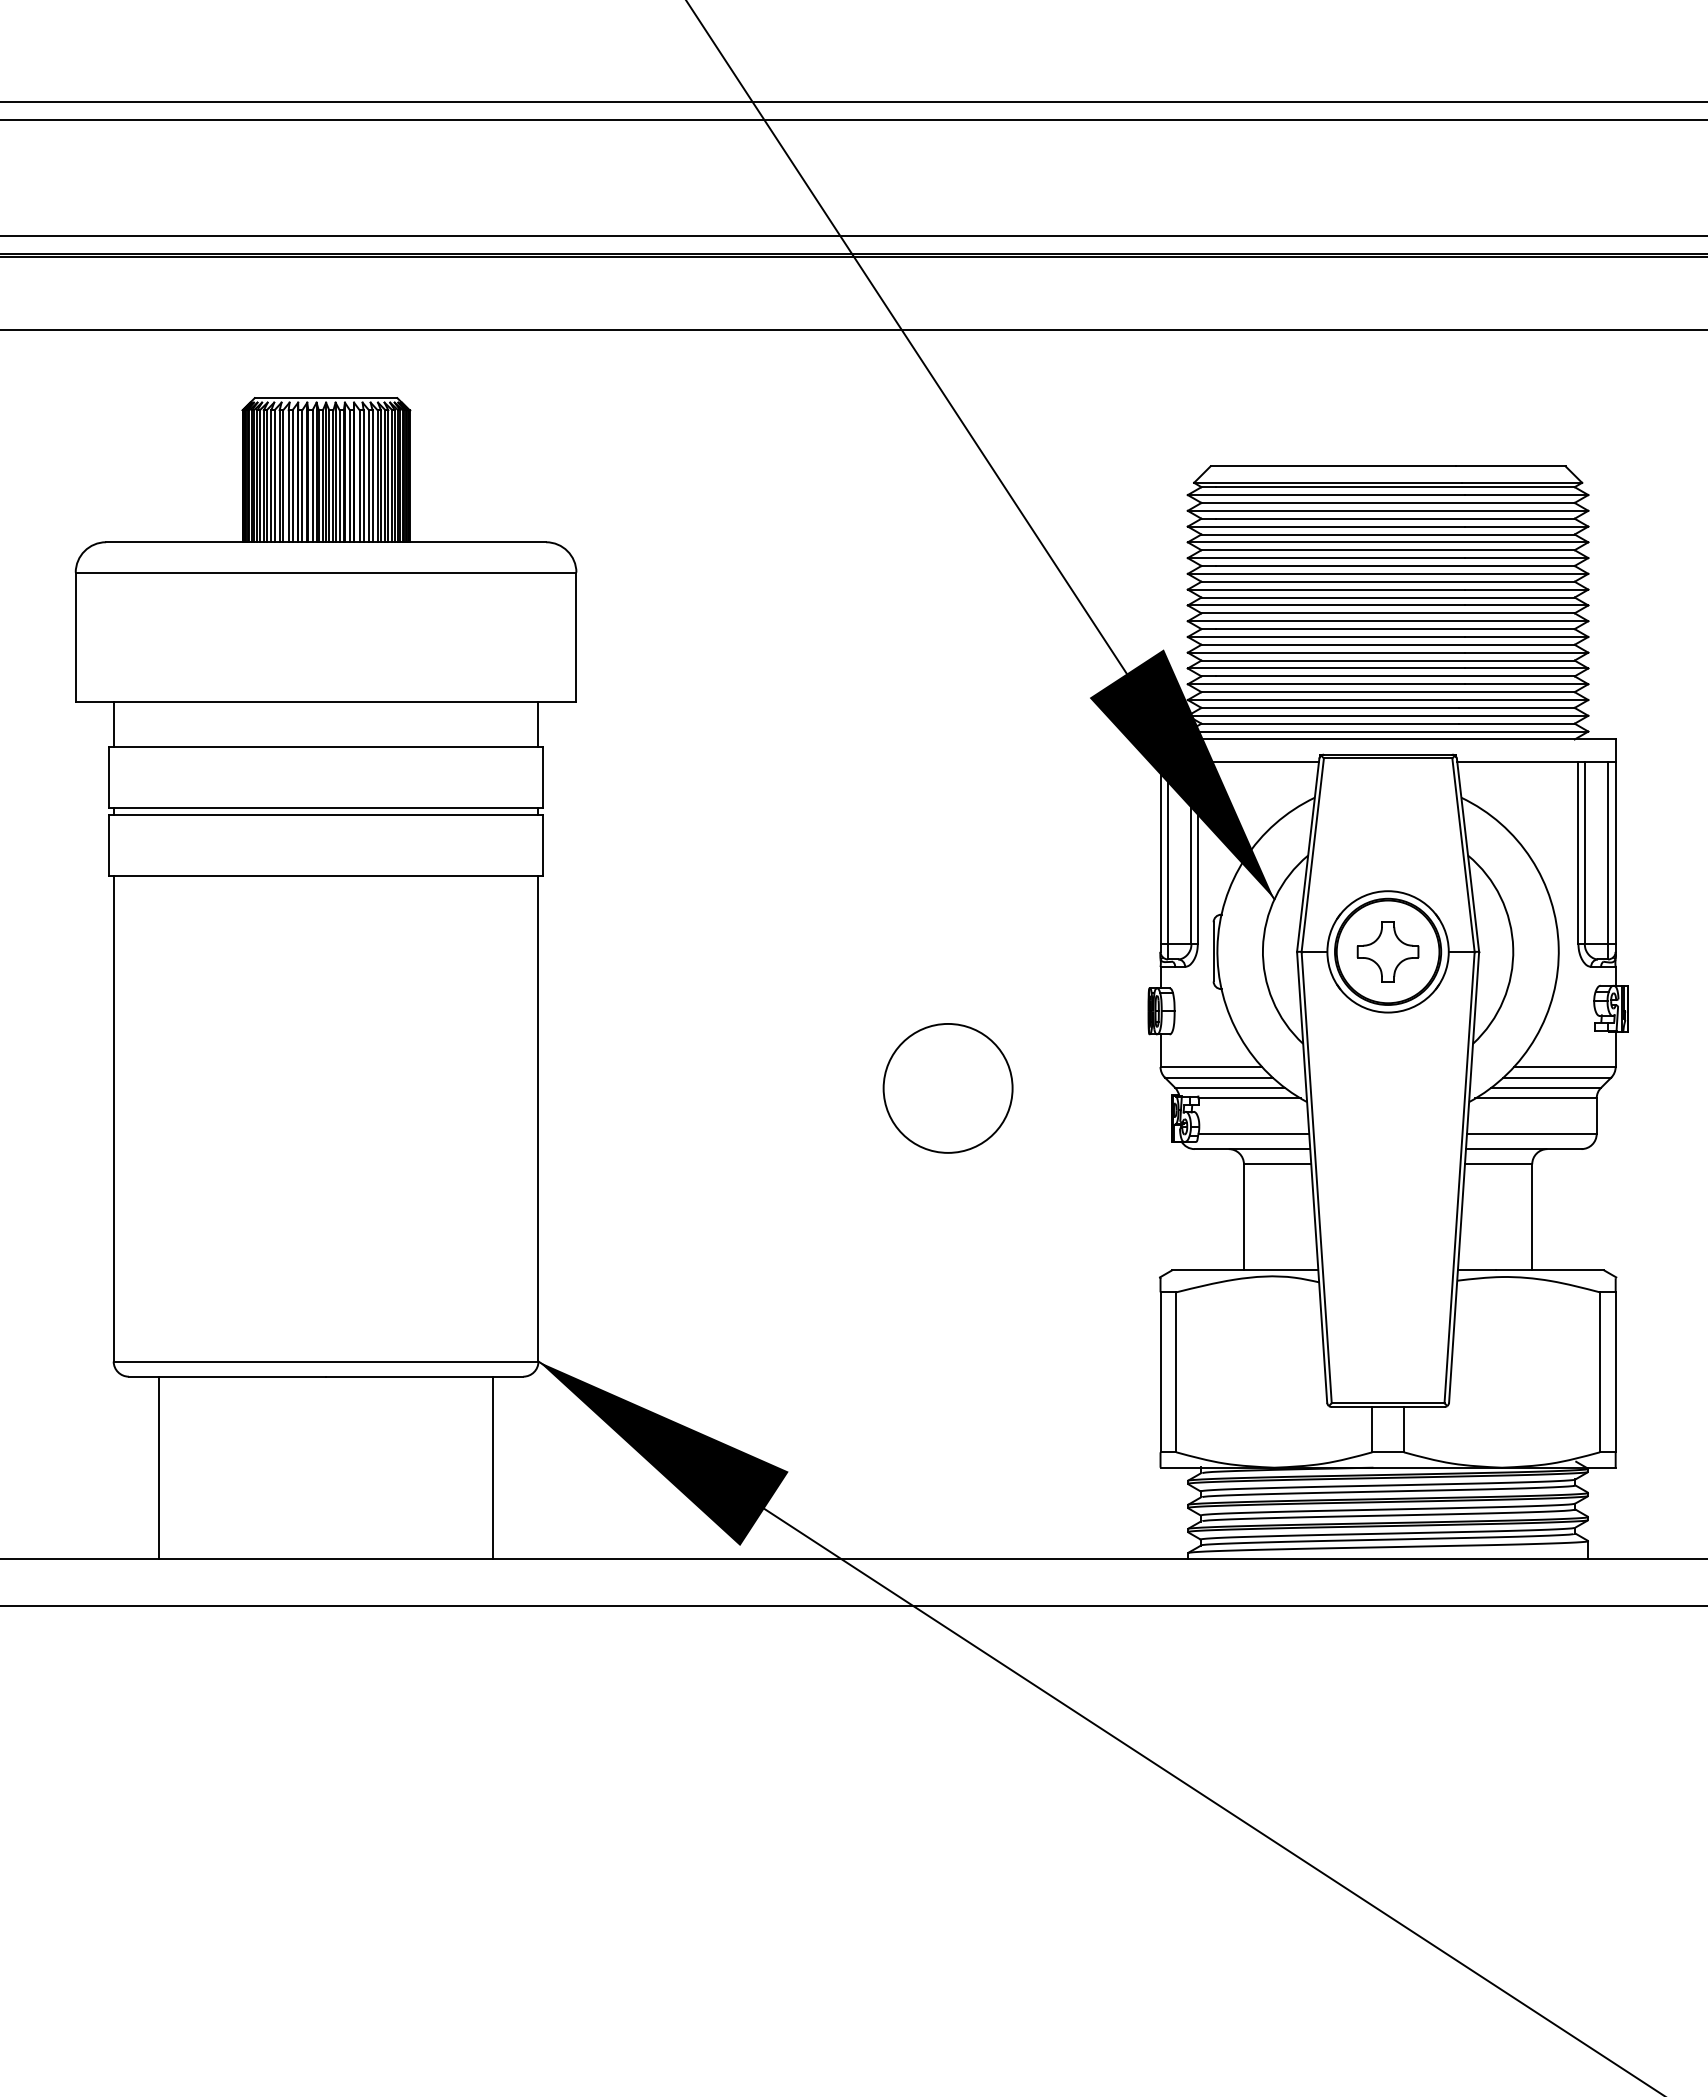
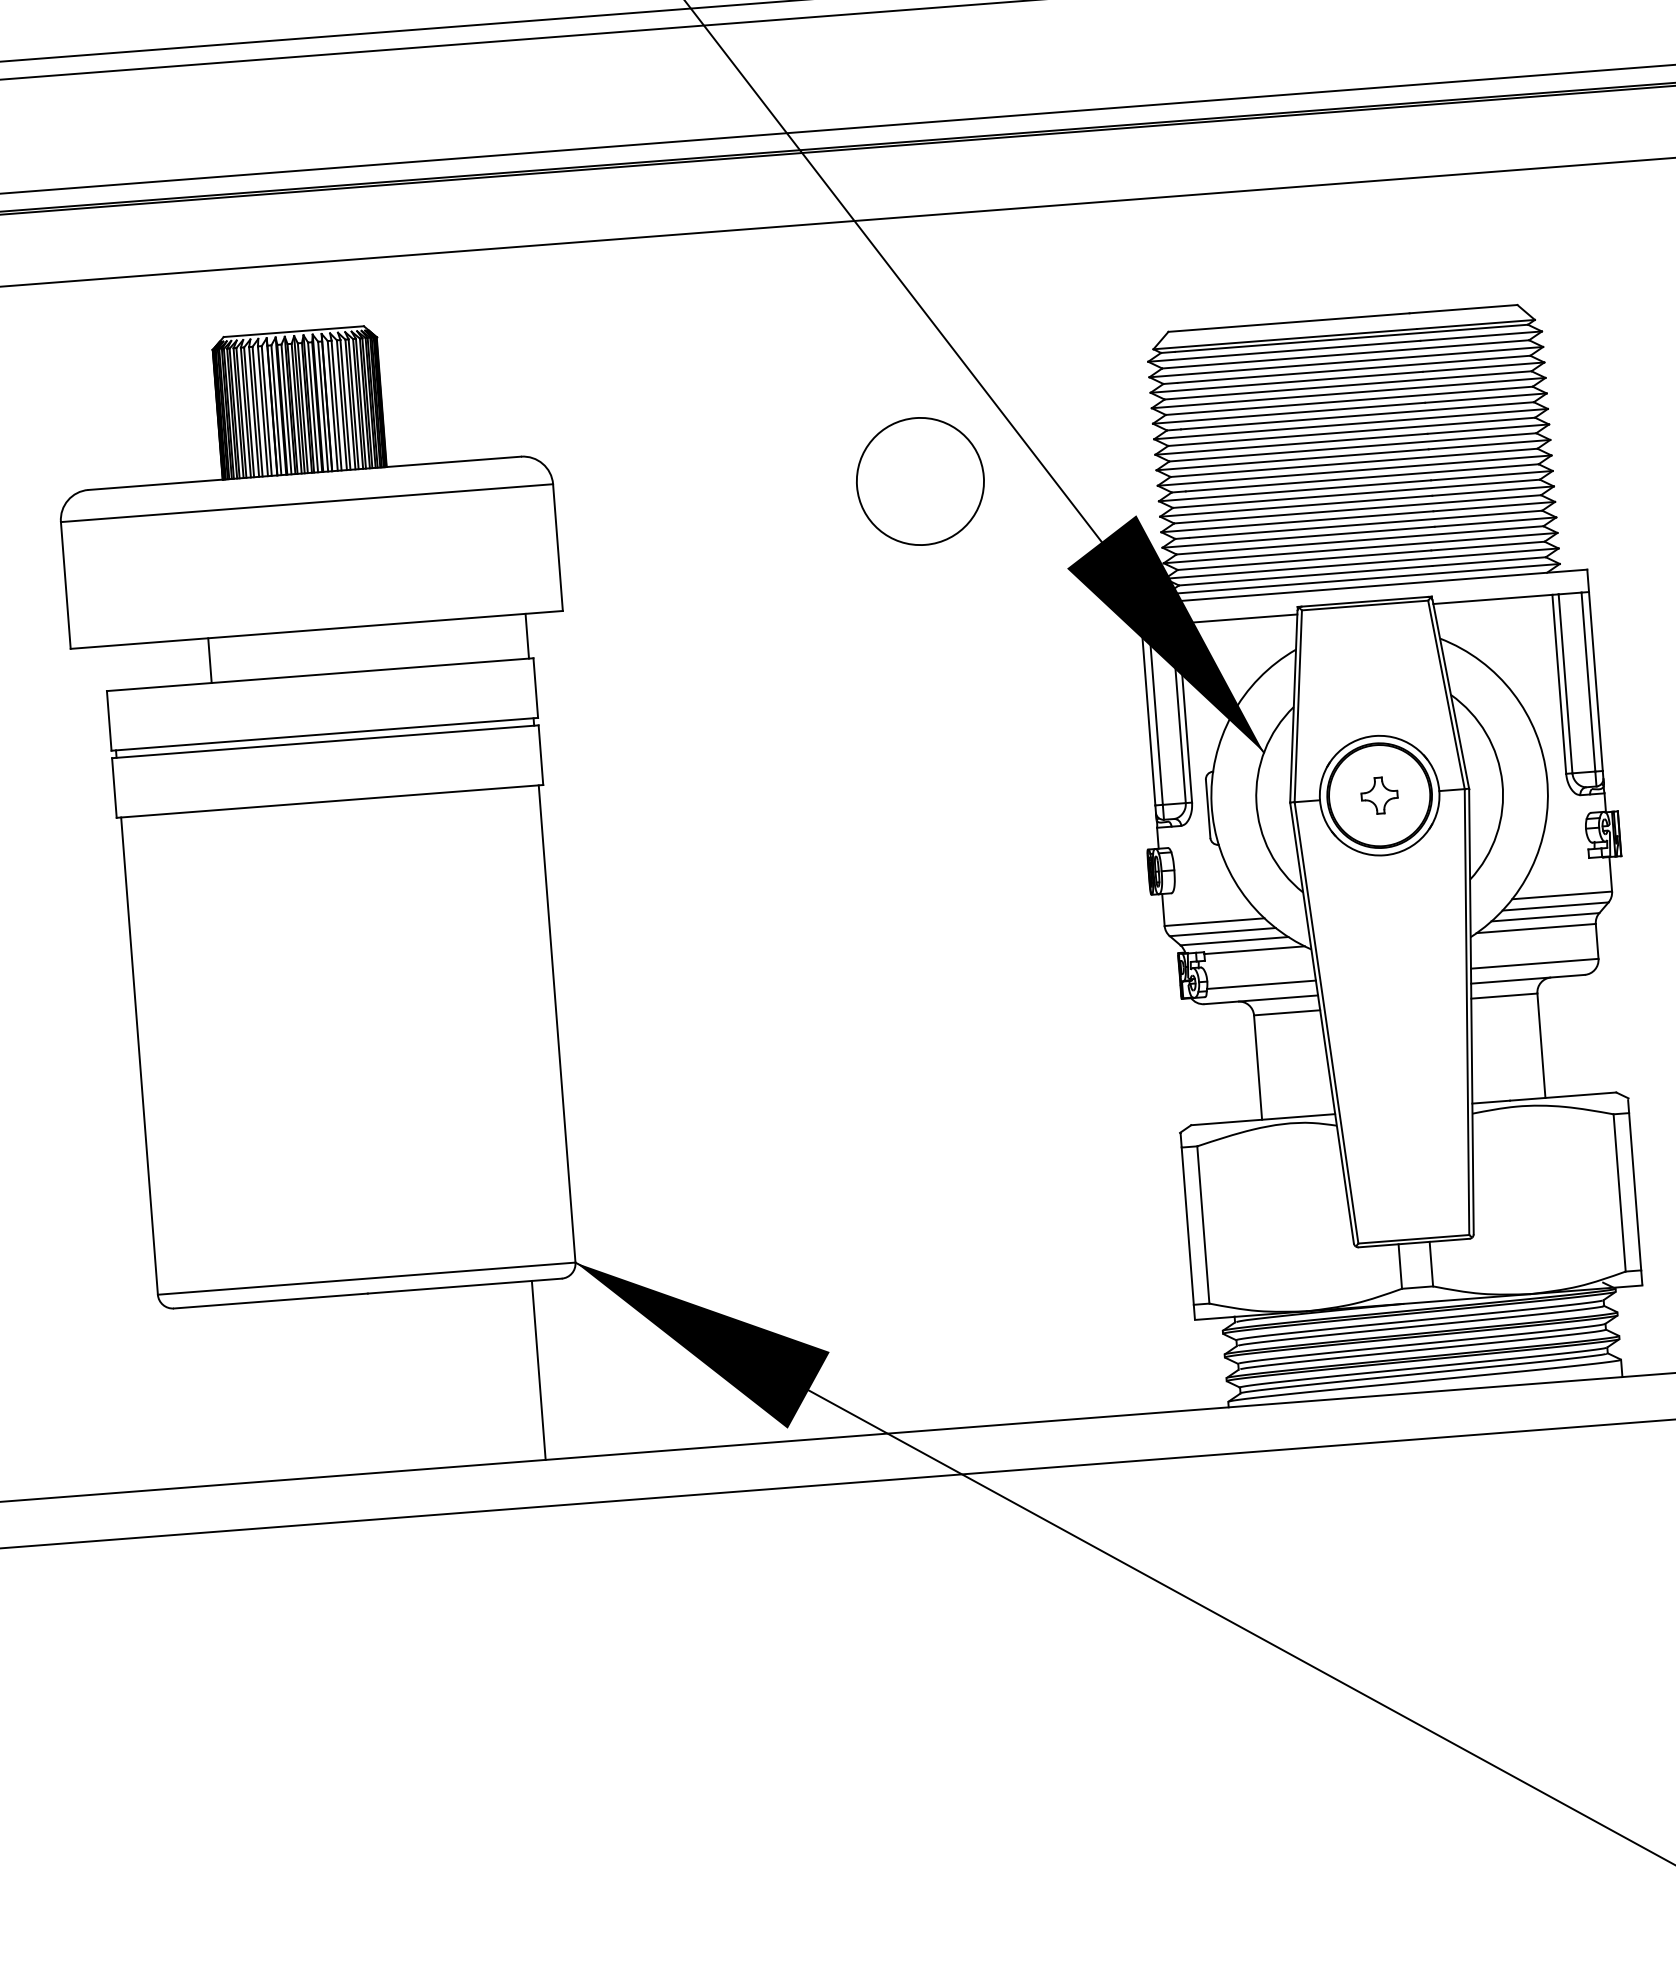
line: (113, 724) -> (209, 660), moved
part: (1387, 951) -> (1379, 795), size x0.6
circle: (947, 1088) -> (919, 481), moved
line: (159, 1467) -> (210, 1395), removed

